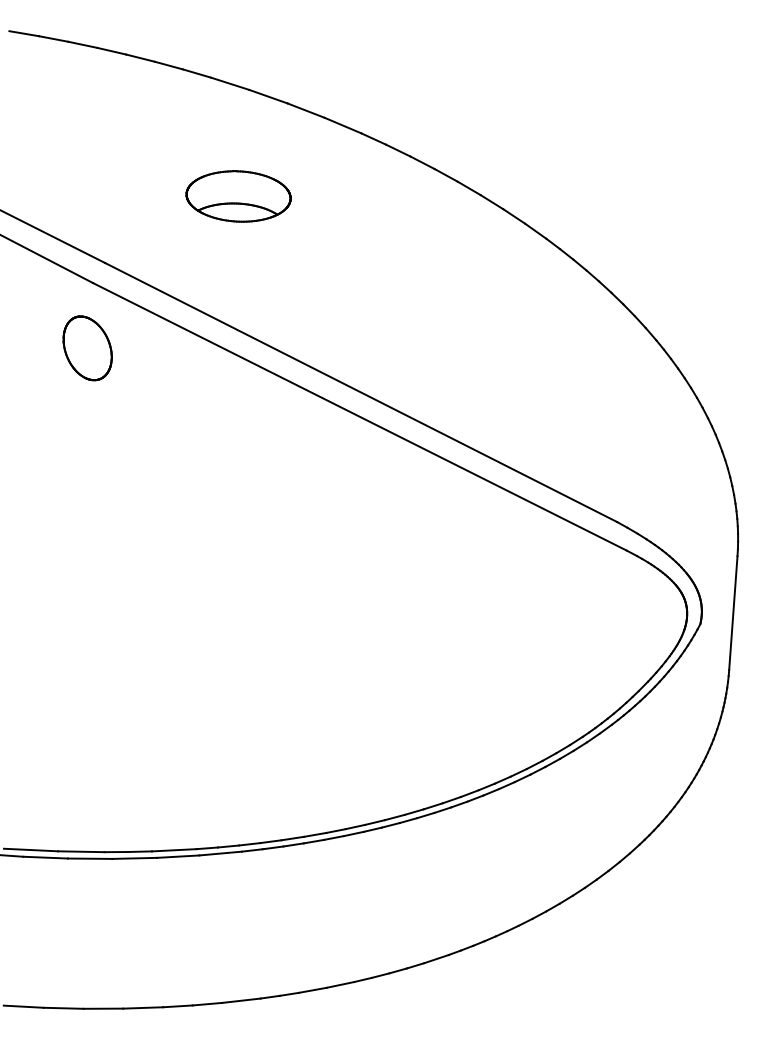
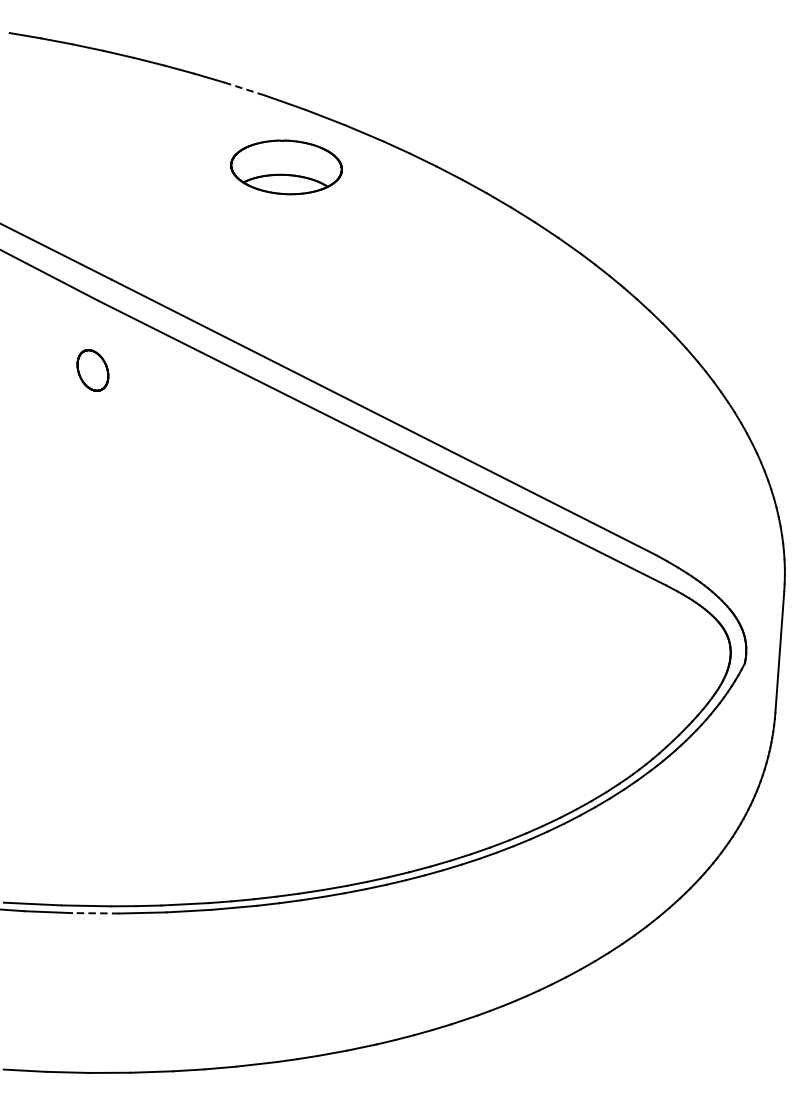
line: (230, 83) -> (244, 88), solid -> dashed
part: (238, 196) -> (286, 167), moved
part: (87, 348) -> (92, 370), size x0.6
line: (89, 858) -> (94, 913), solid -> dashed

